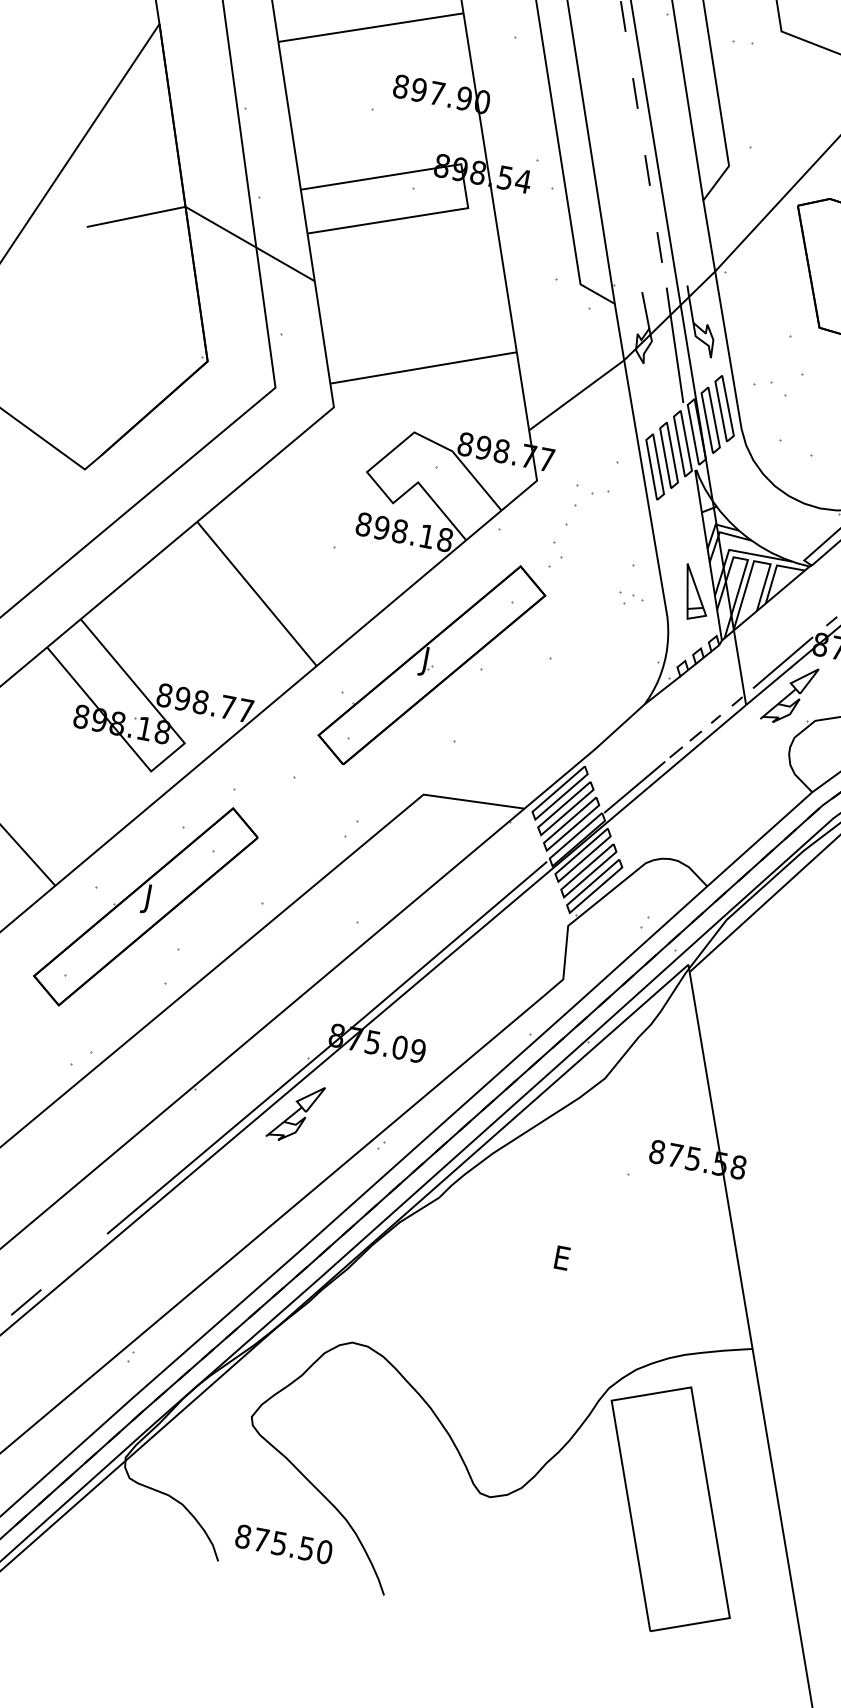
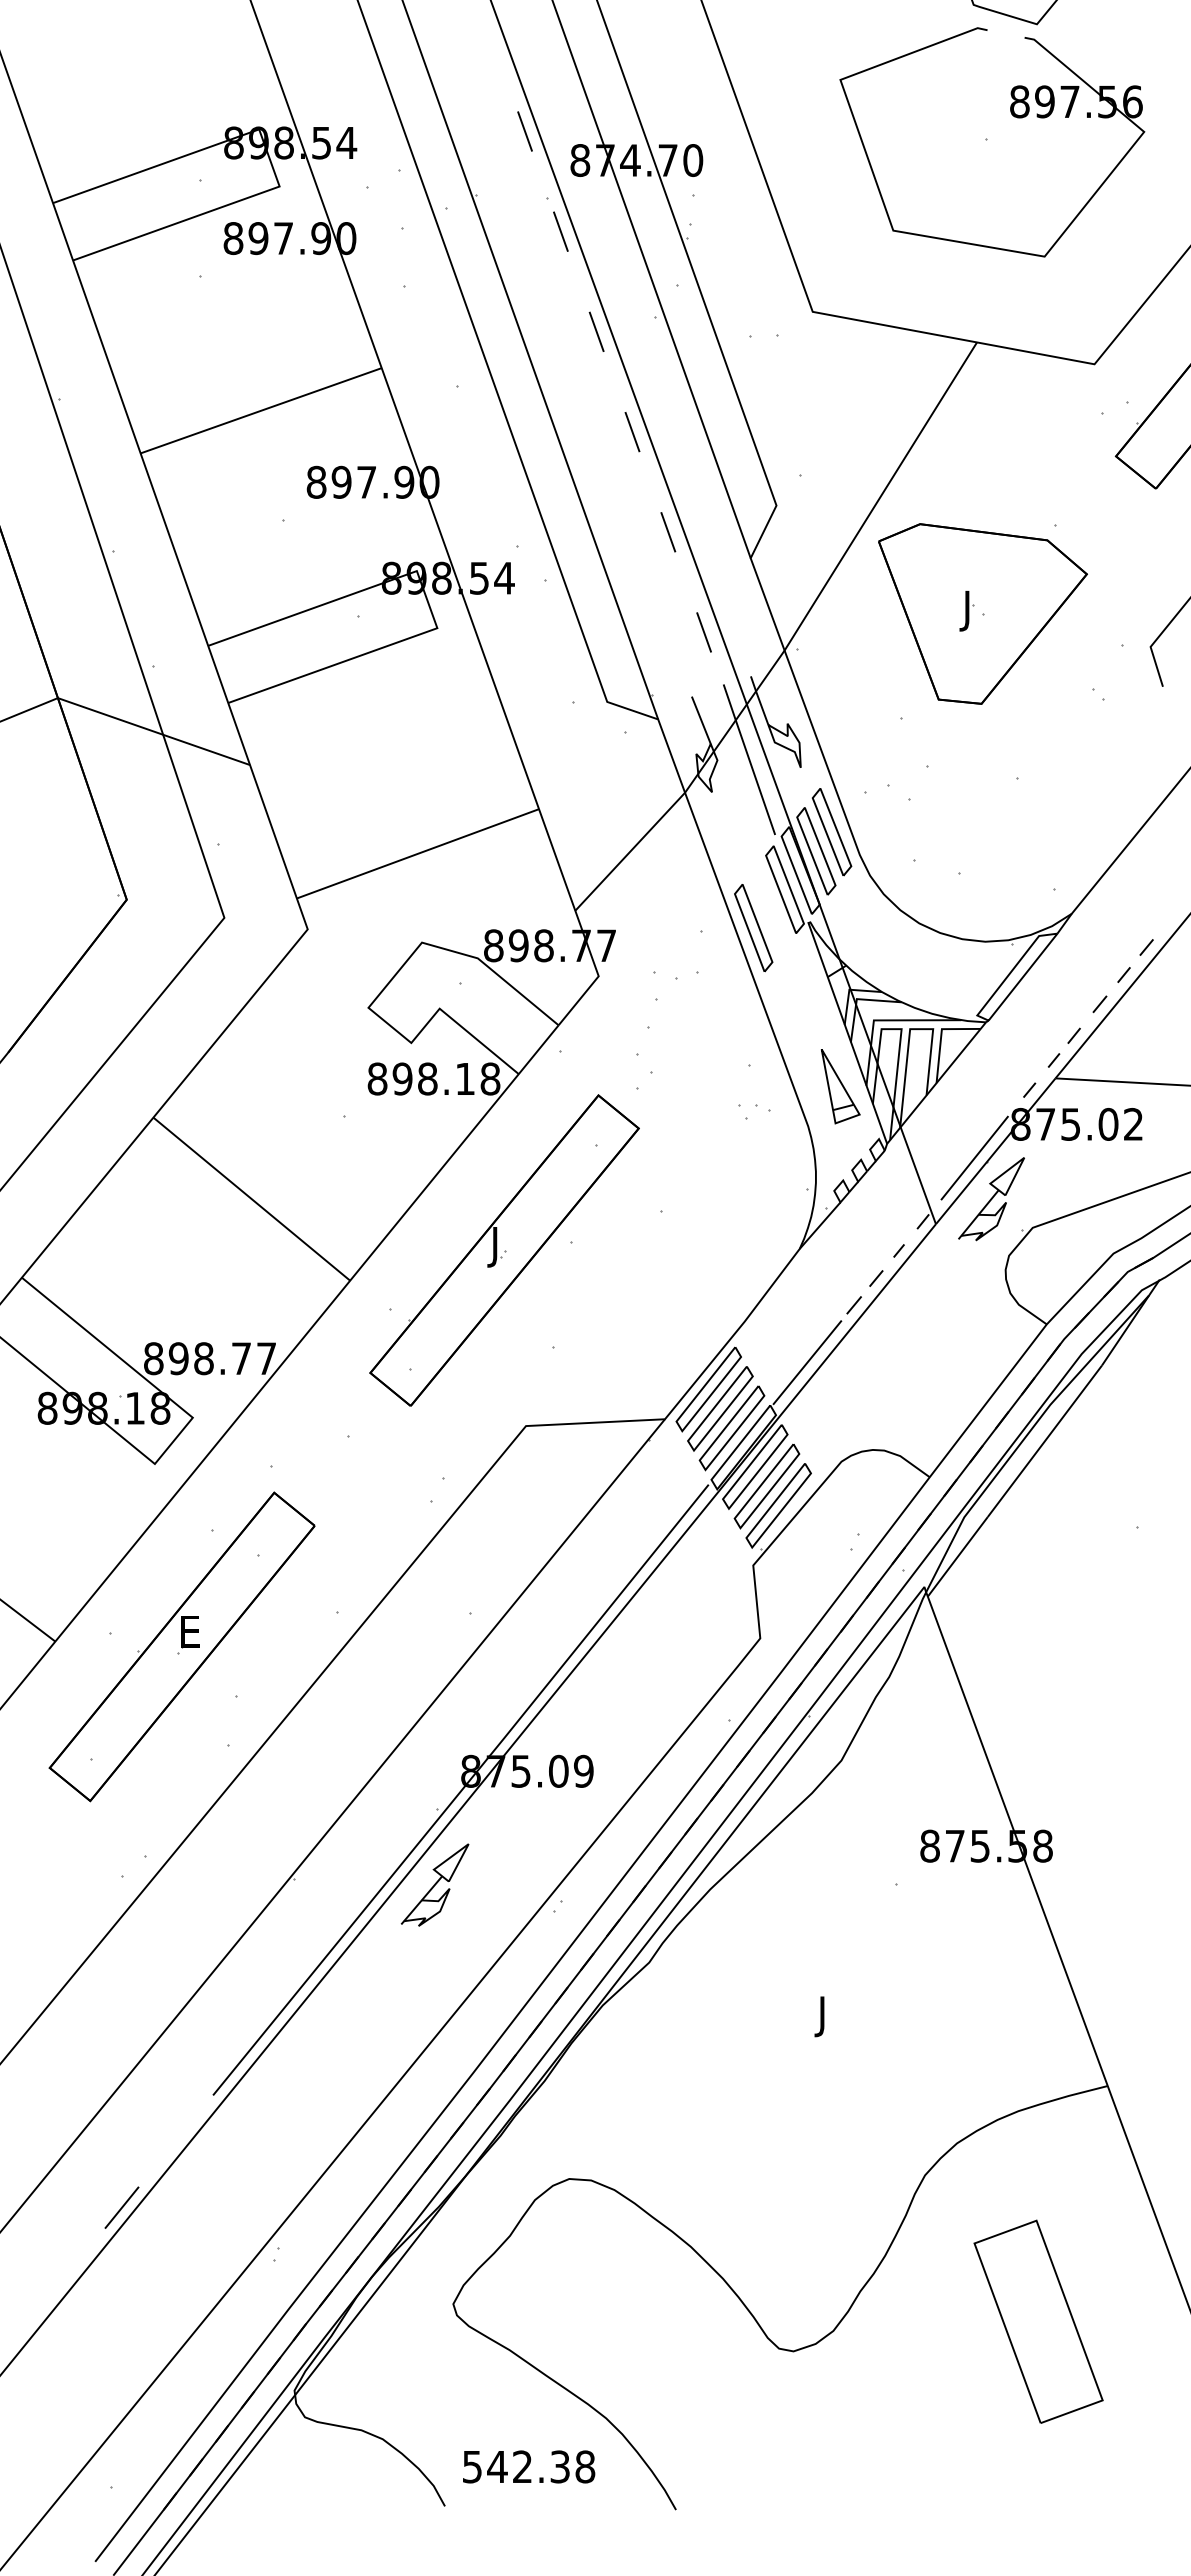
part: (669, 455) -> (769, 908), removed
text: (151, 899) -> (187, 1635), J -> E
text: (559, 1260) -> (826, 2016), E -> J
part: (670, 1509) -> (1038, 2321), size x0.6
text: (283, 1544) -> (528, 2466), 875.50 -> 542.38

